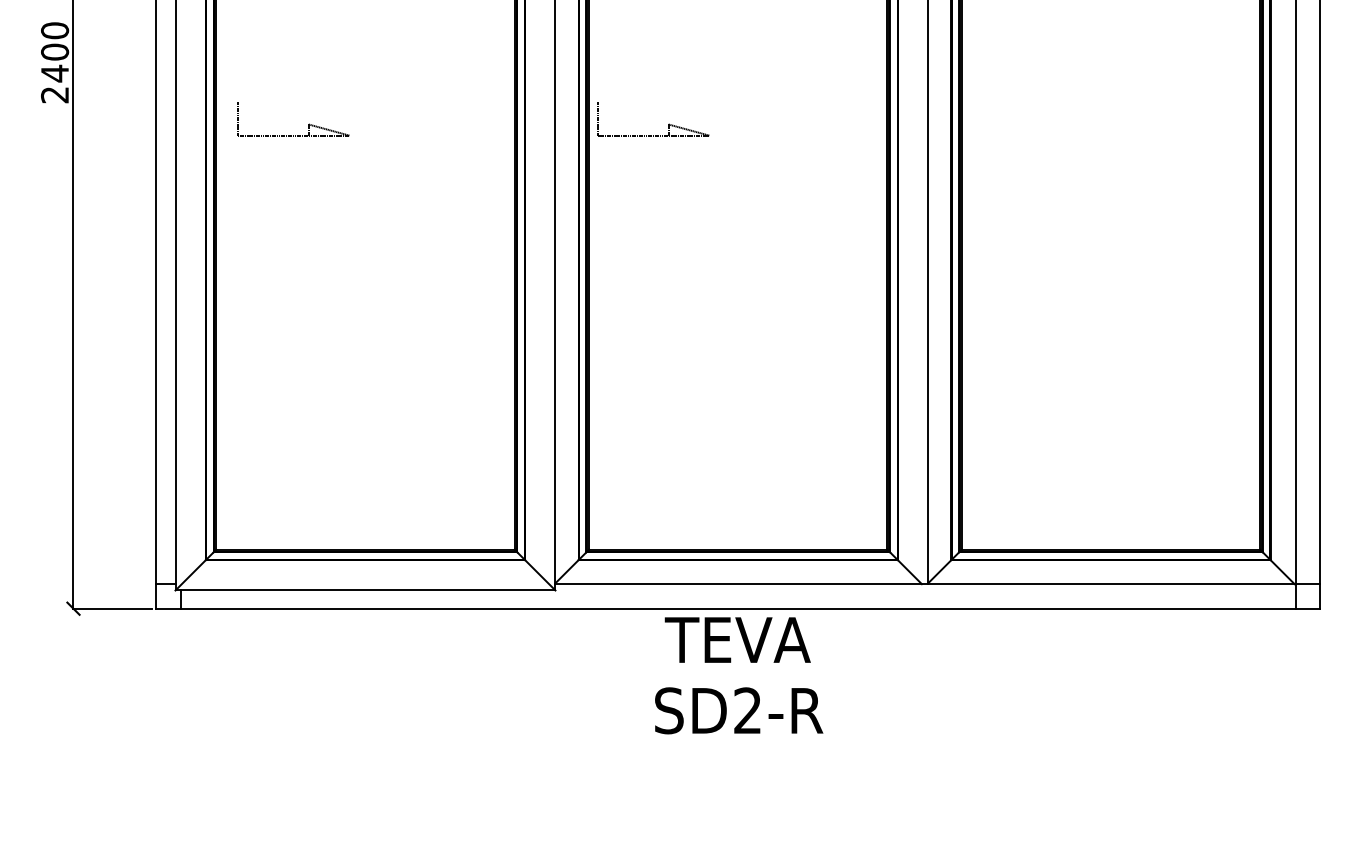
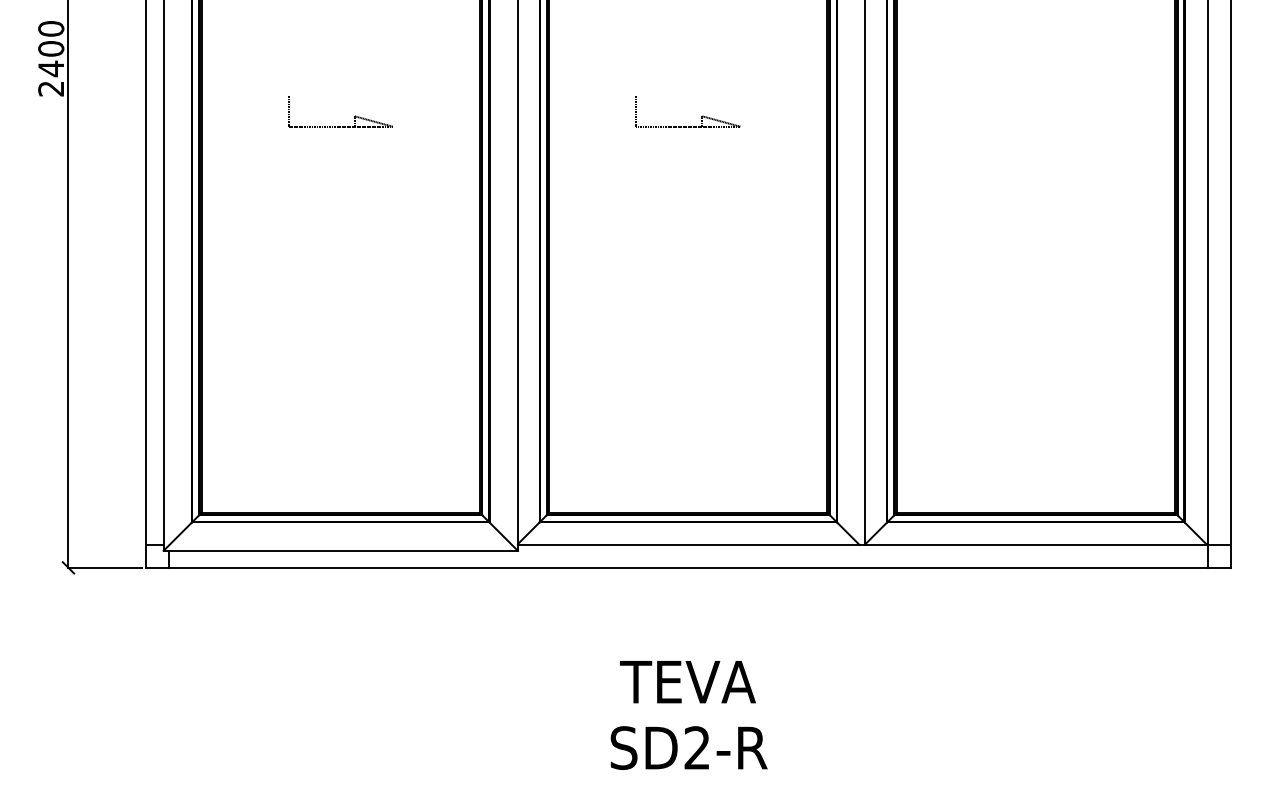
part: (308, 124) -> (354, 116), moved
part: (667, 124) -> (701, 116), moved
text: (738, 675) -> (688, 715), moved

